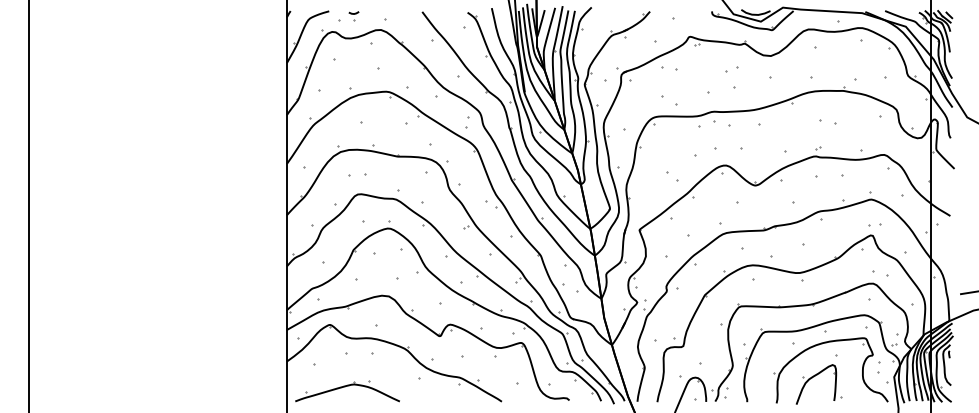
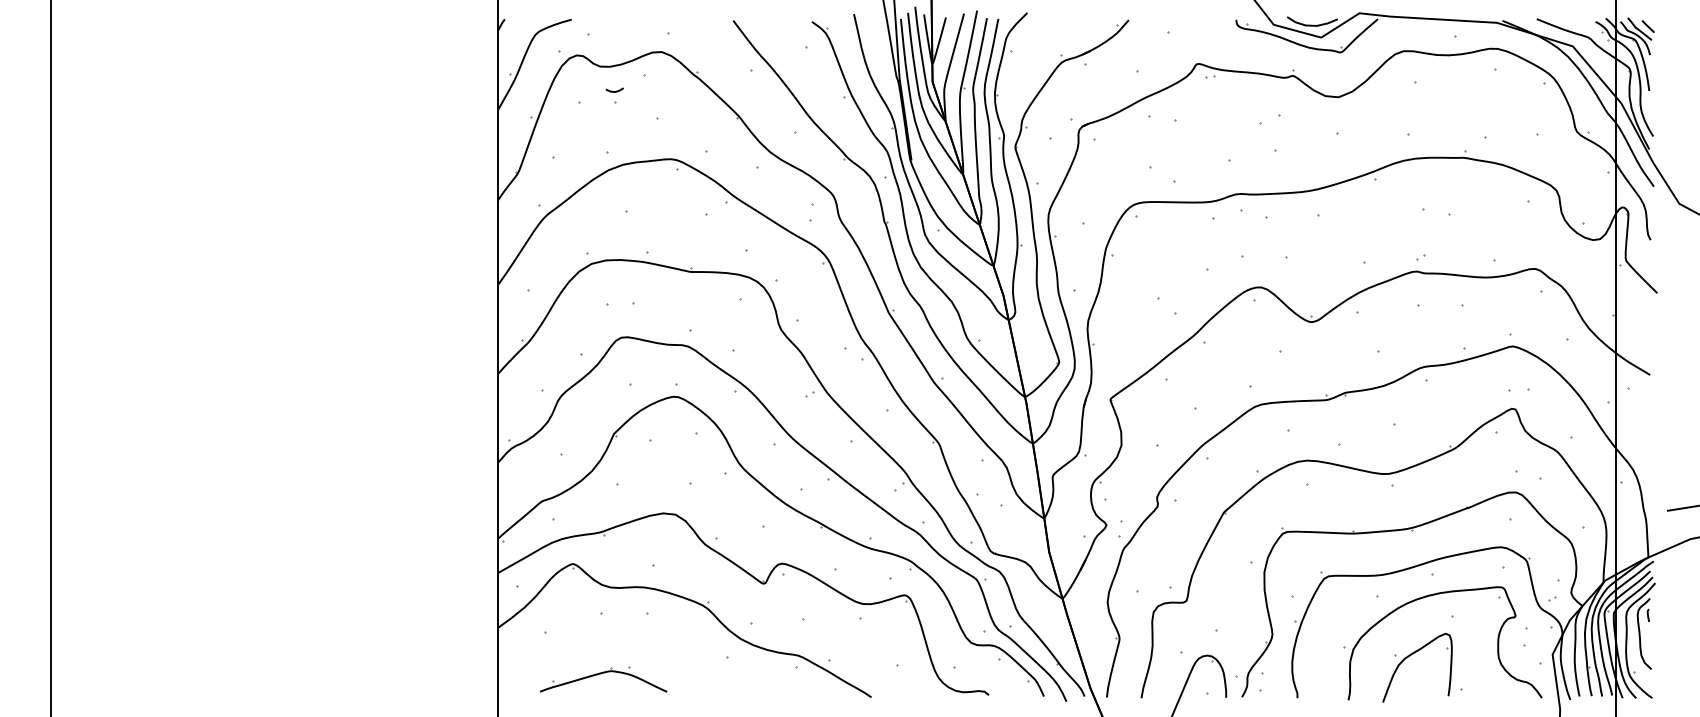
part: (353, 16) -> (613, 96), moved
part: (347, 391) -> (603, 679), size x0.7

